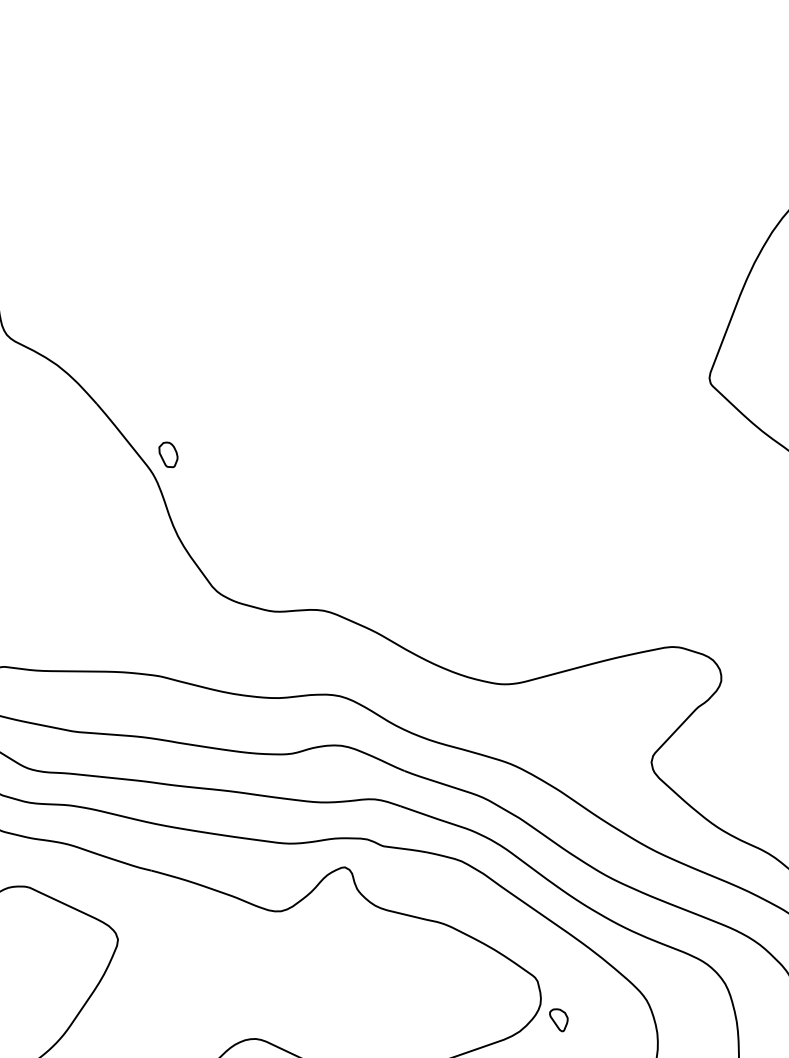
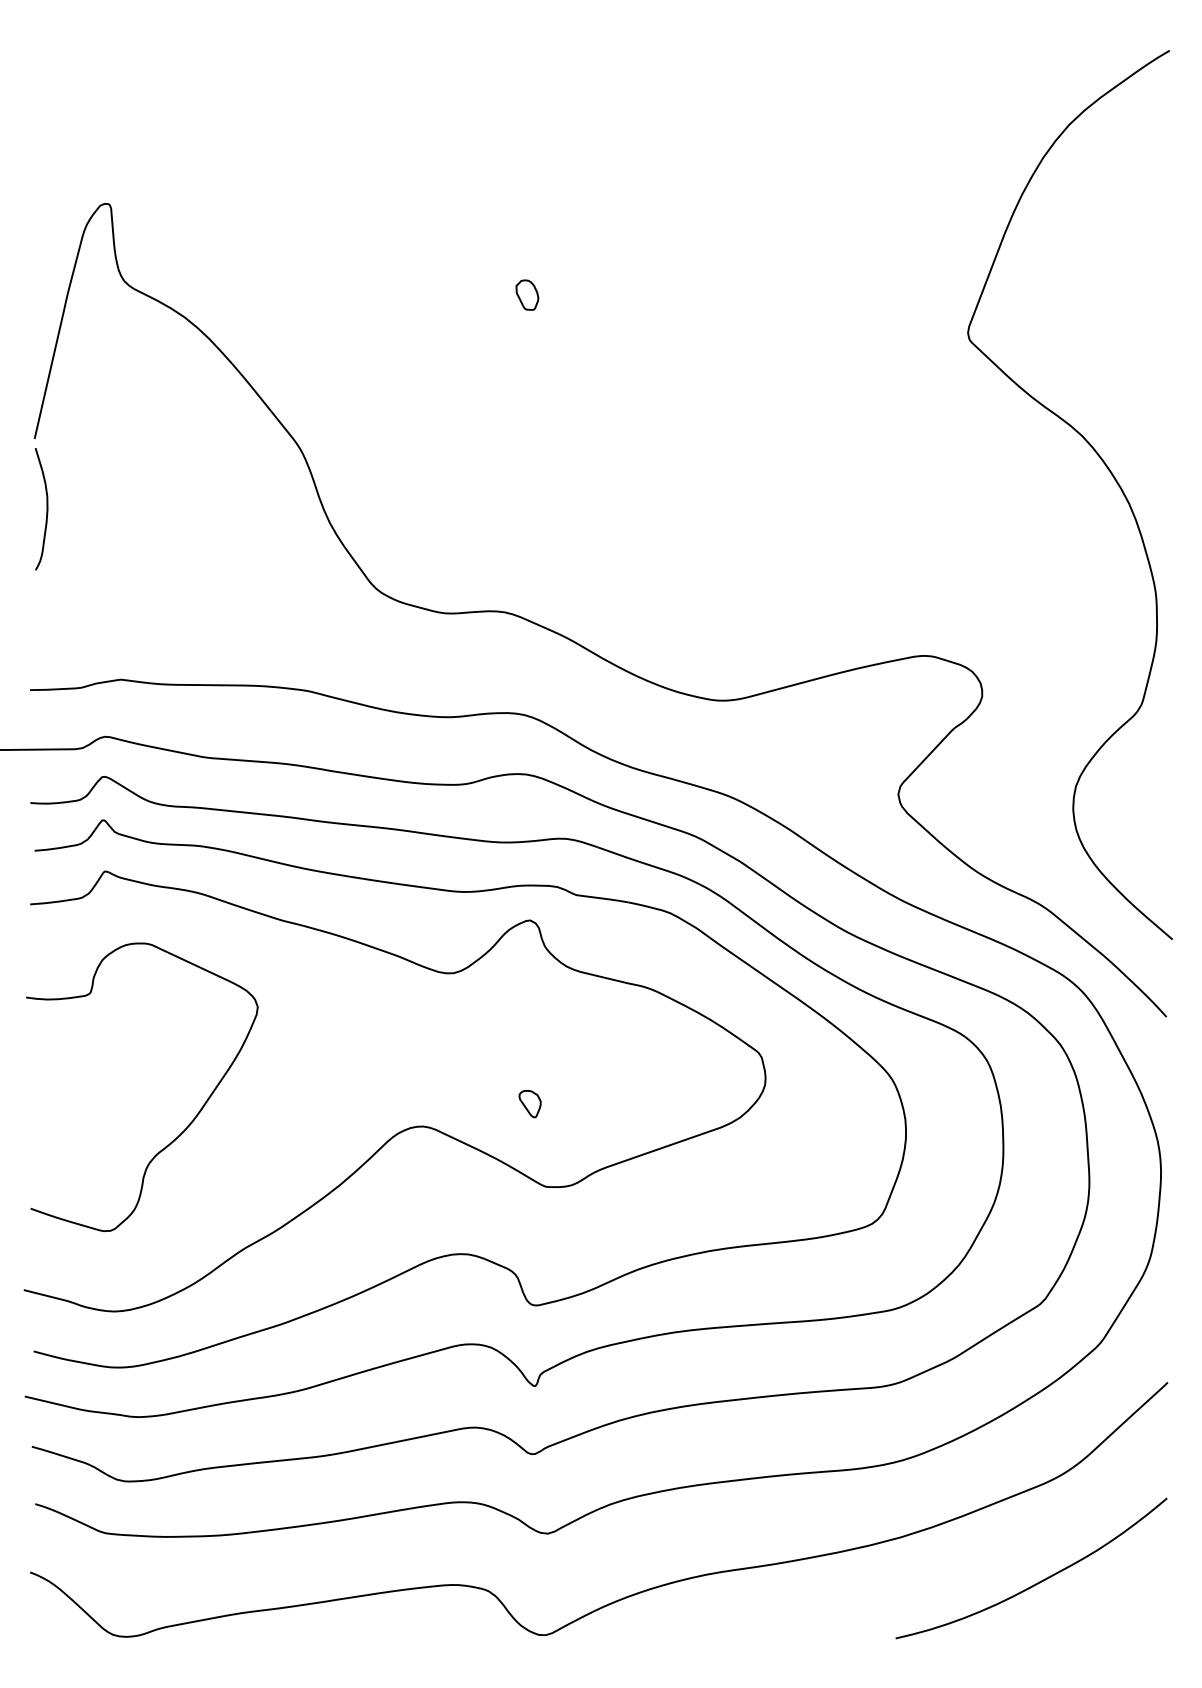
part: (168, 454) -> (527, 294), moved
part: (558, 1020) -> (529, 1104), moved

